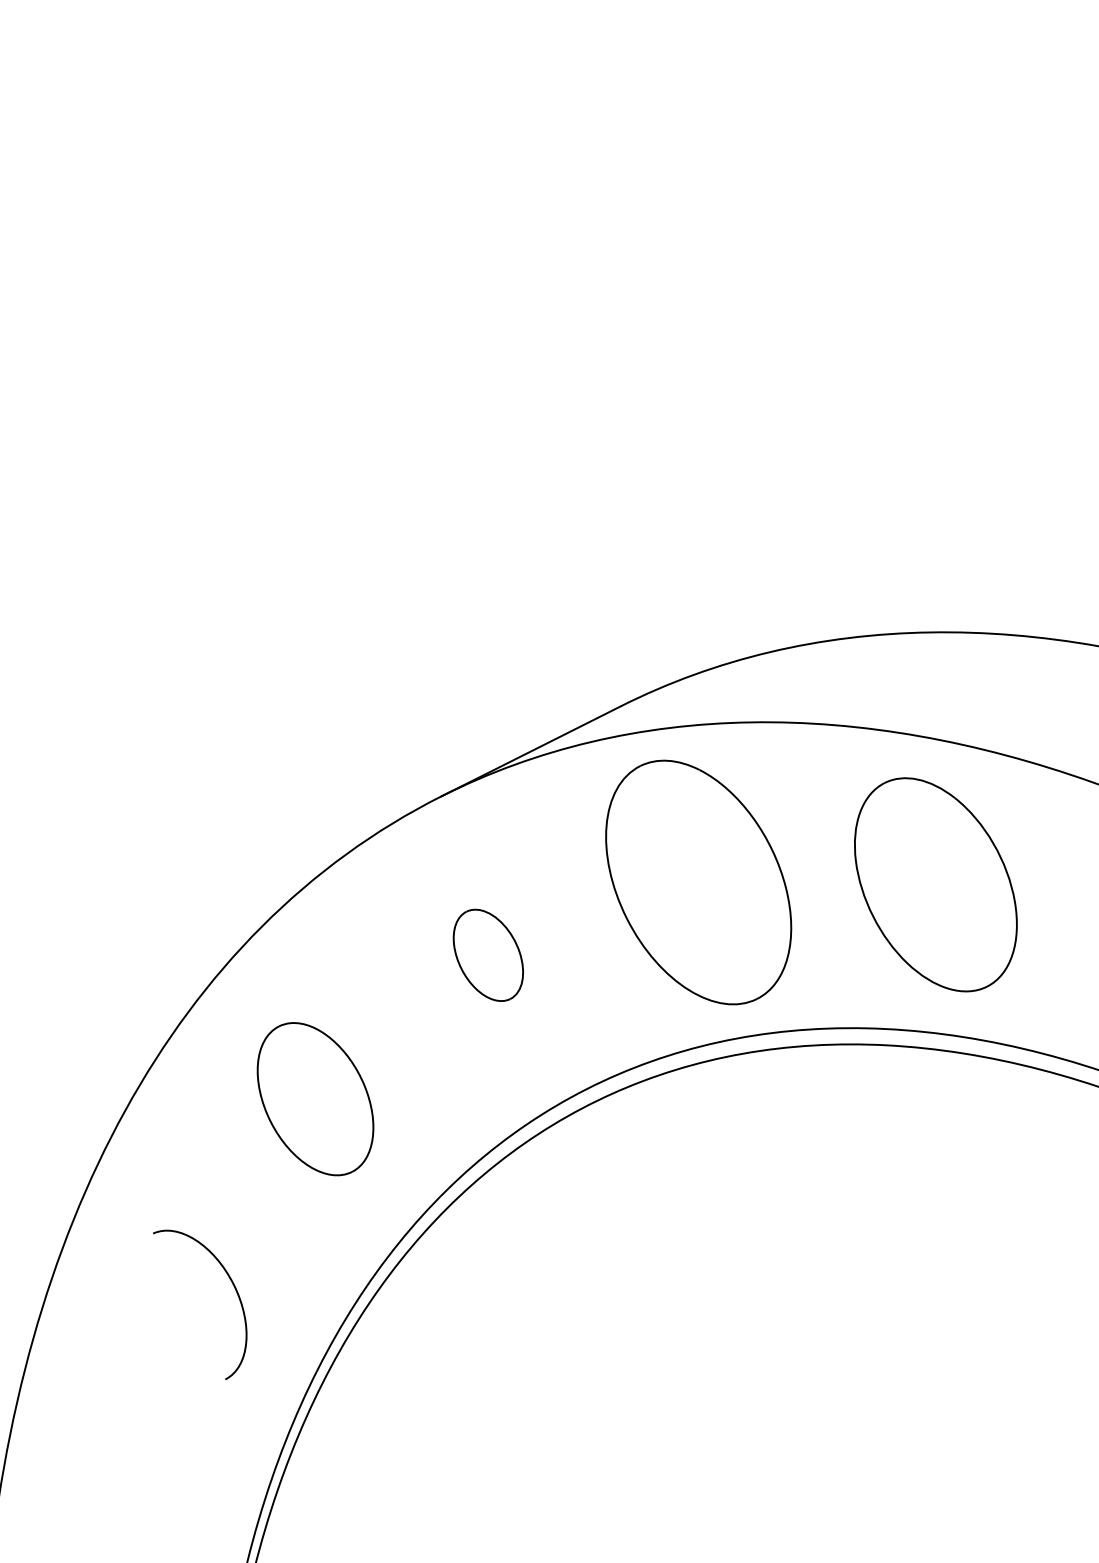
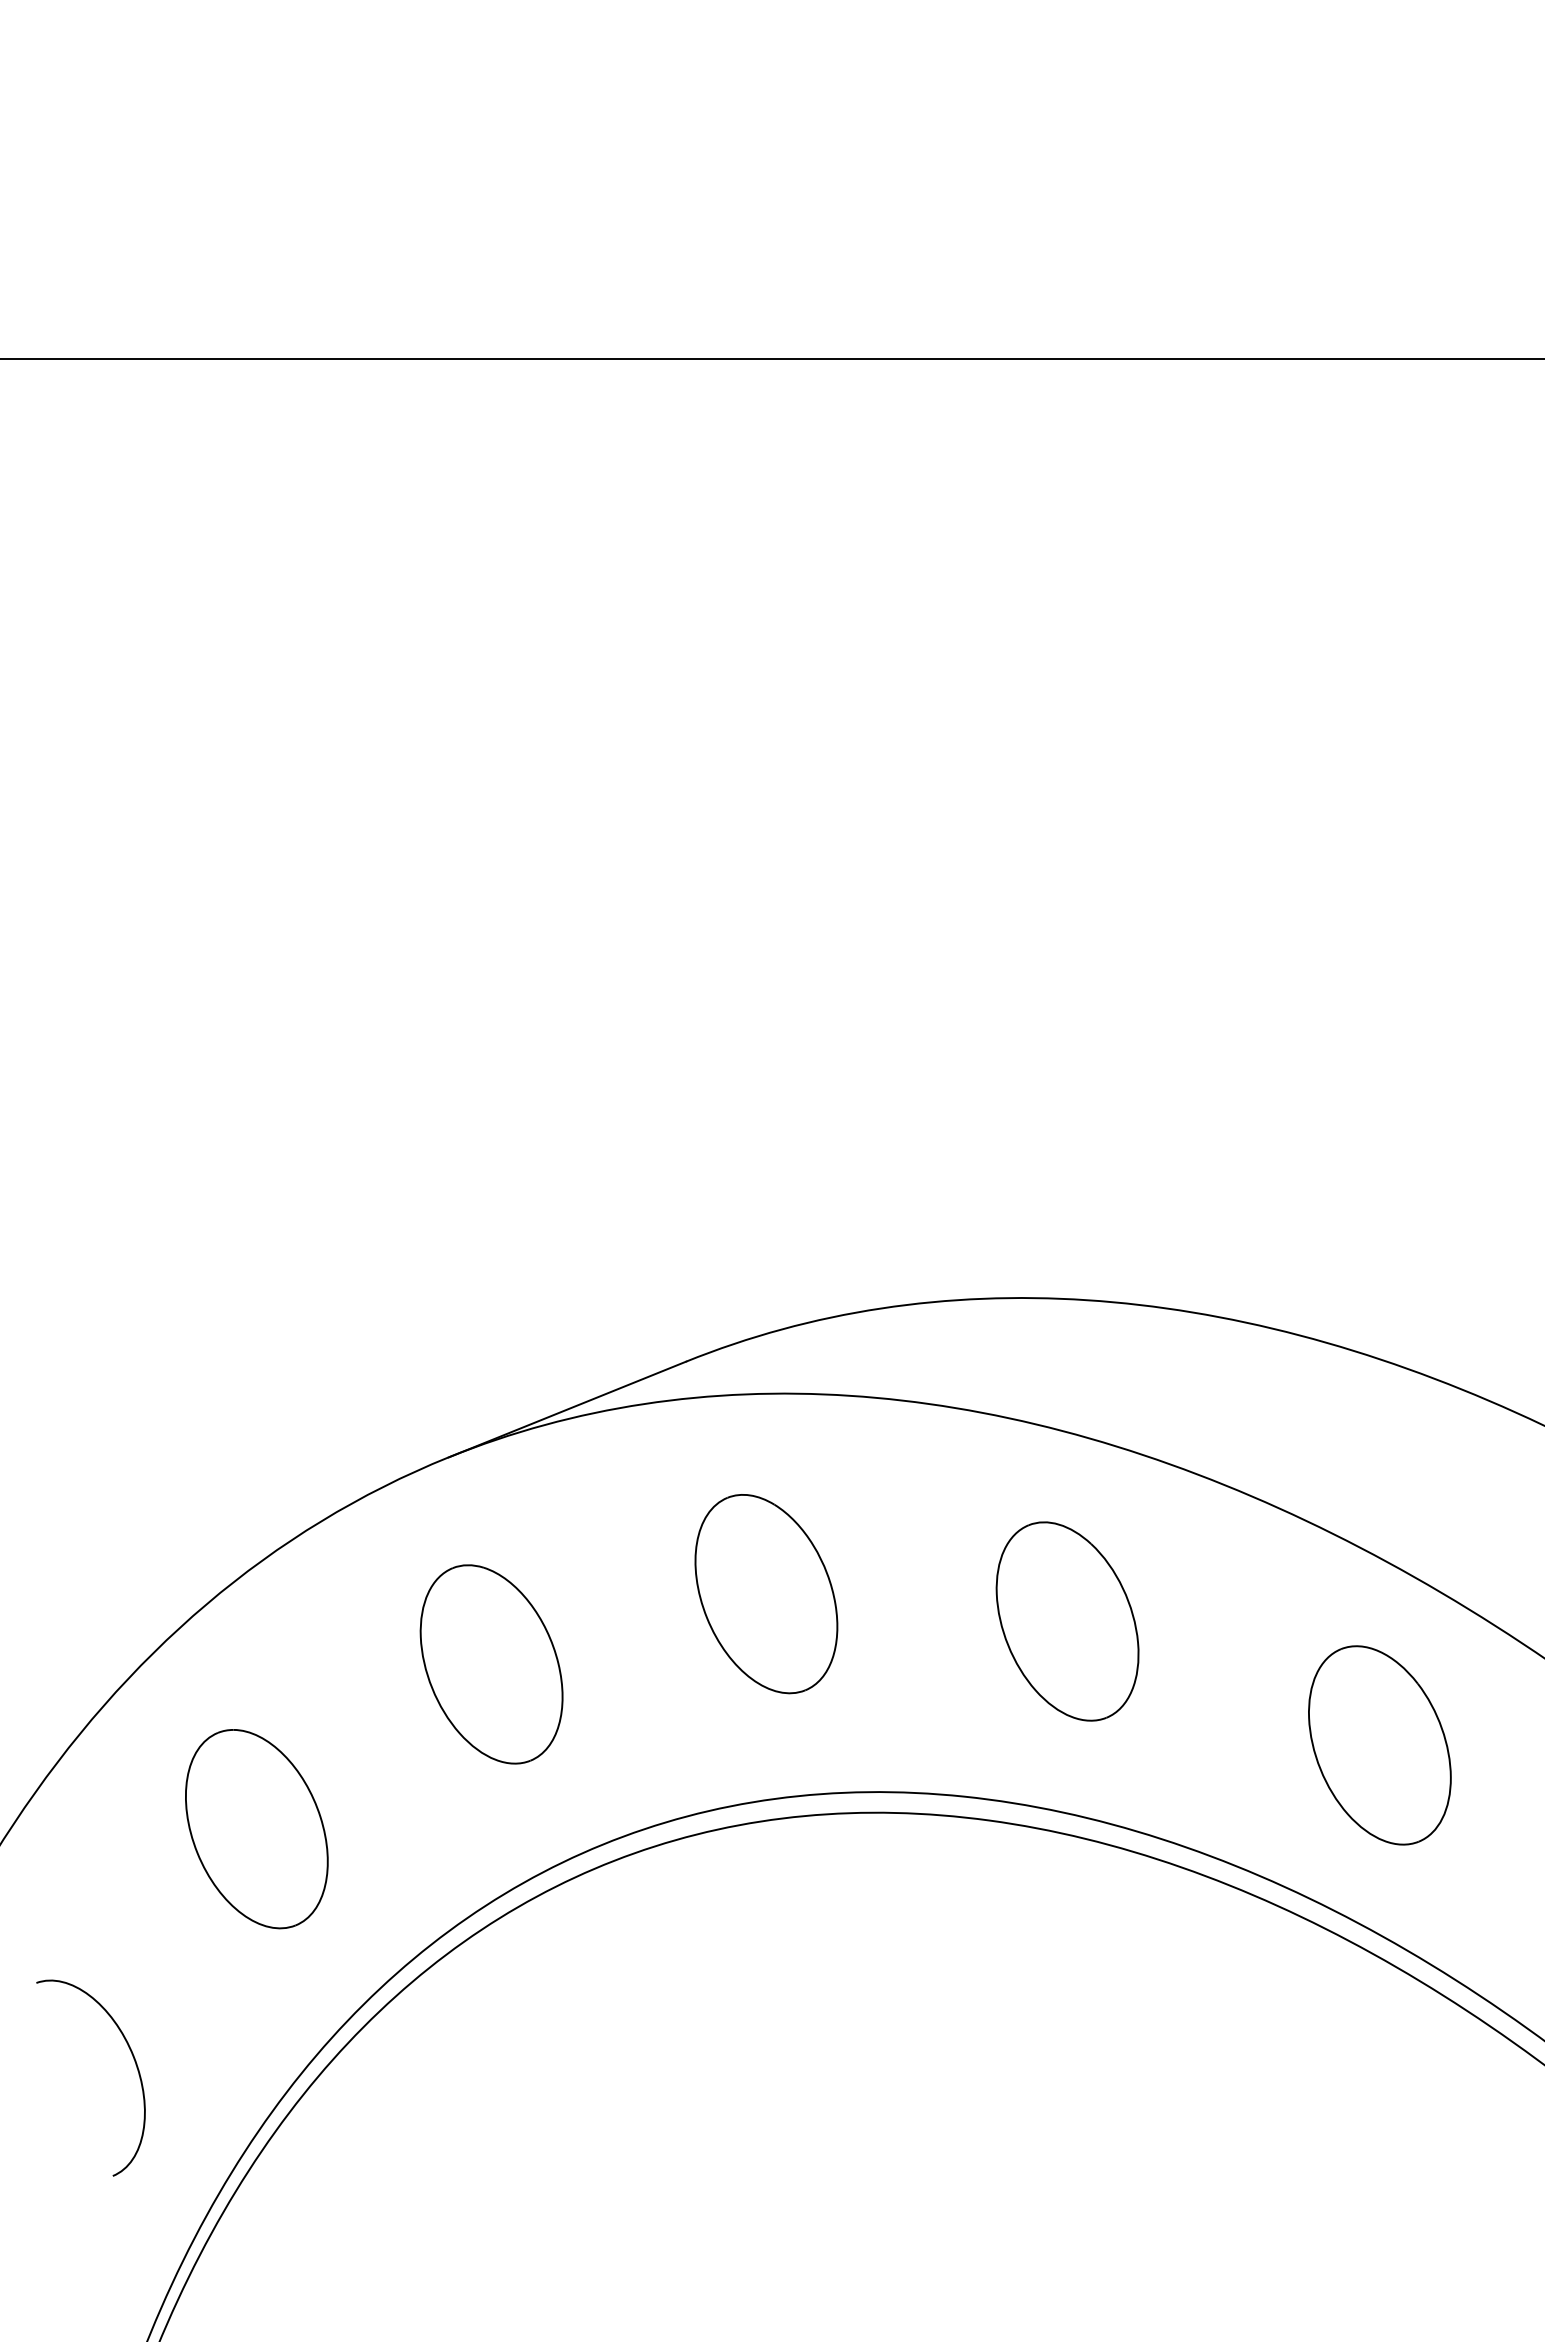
part: (698, 883) -> (766, 1594), size x0.62
part: (935, 884) -> (1067, 1621), size x0.71
part: (488, 955) -> (491, 1664), size x1.67

